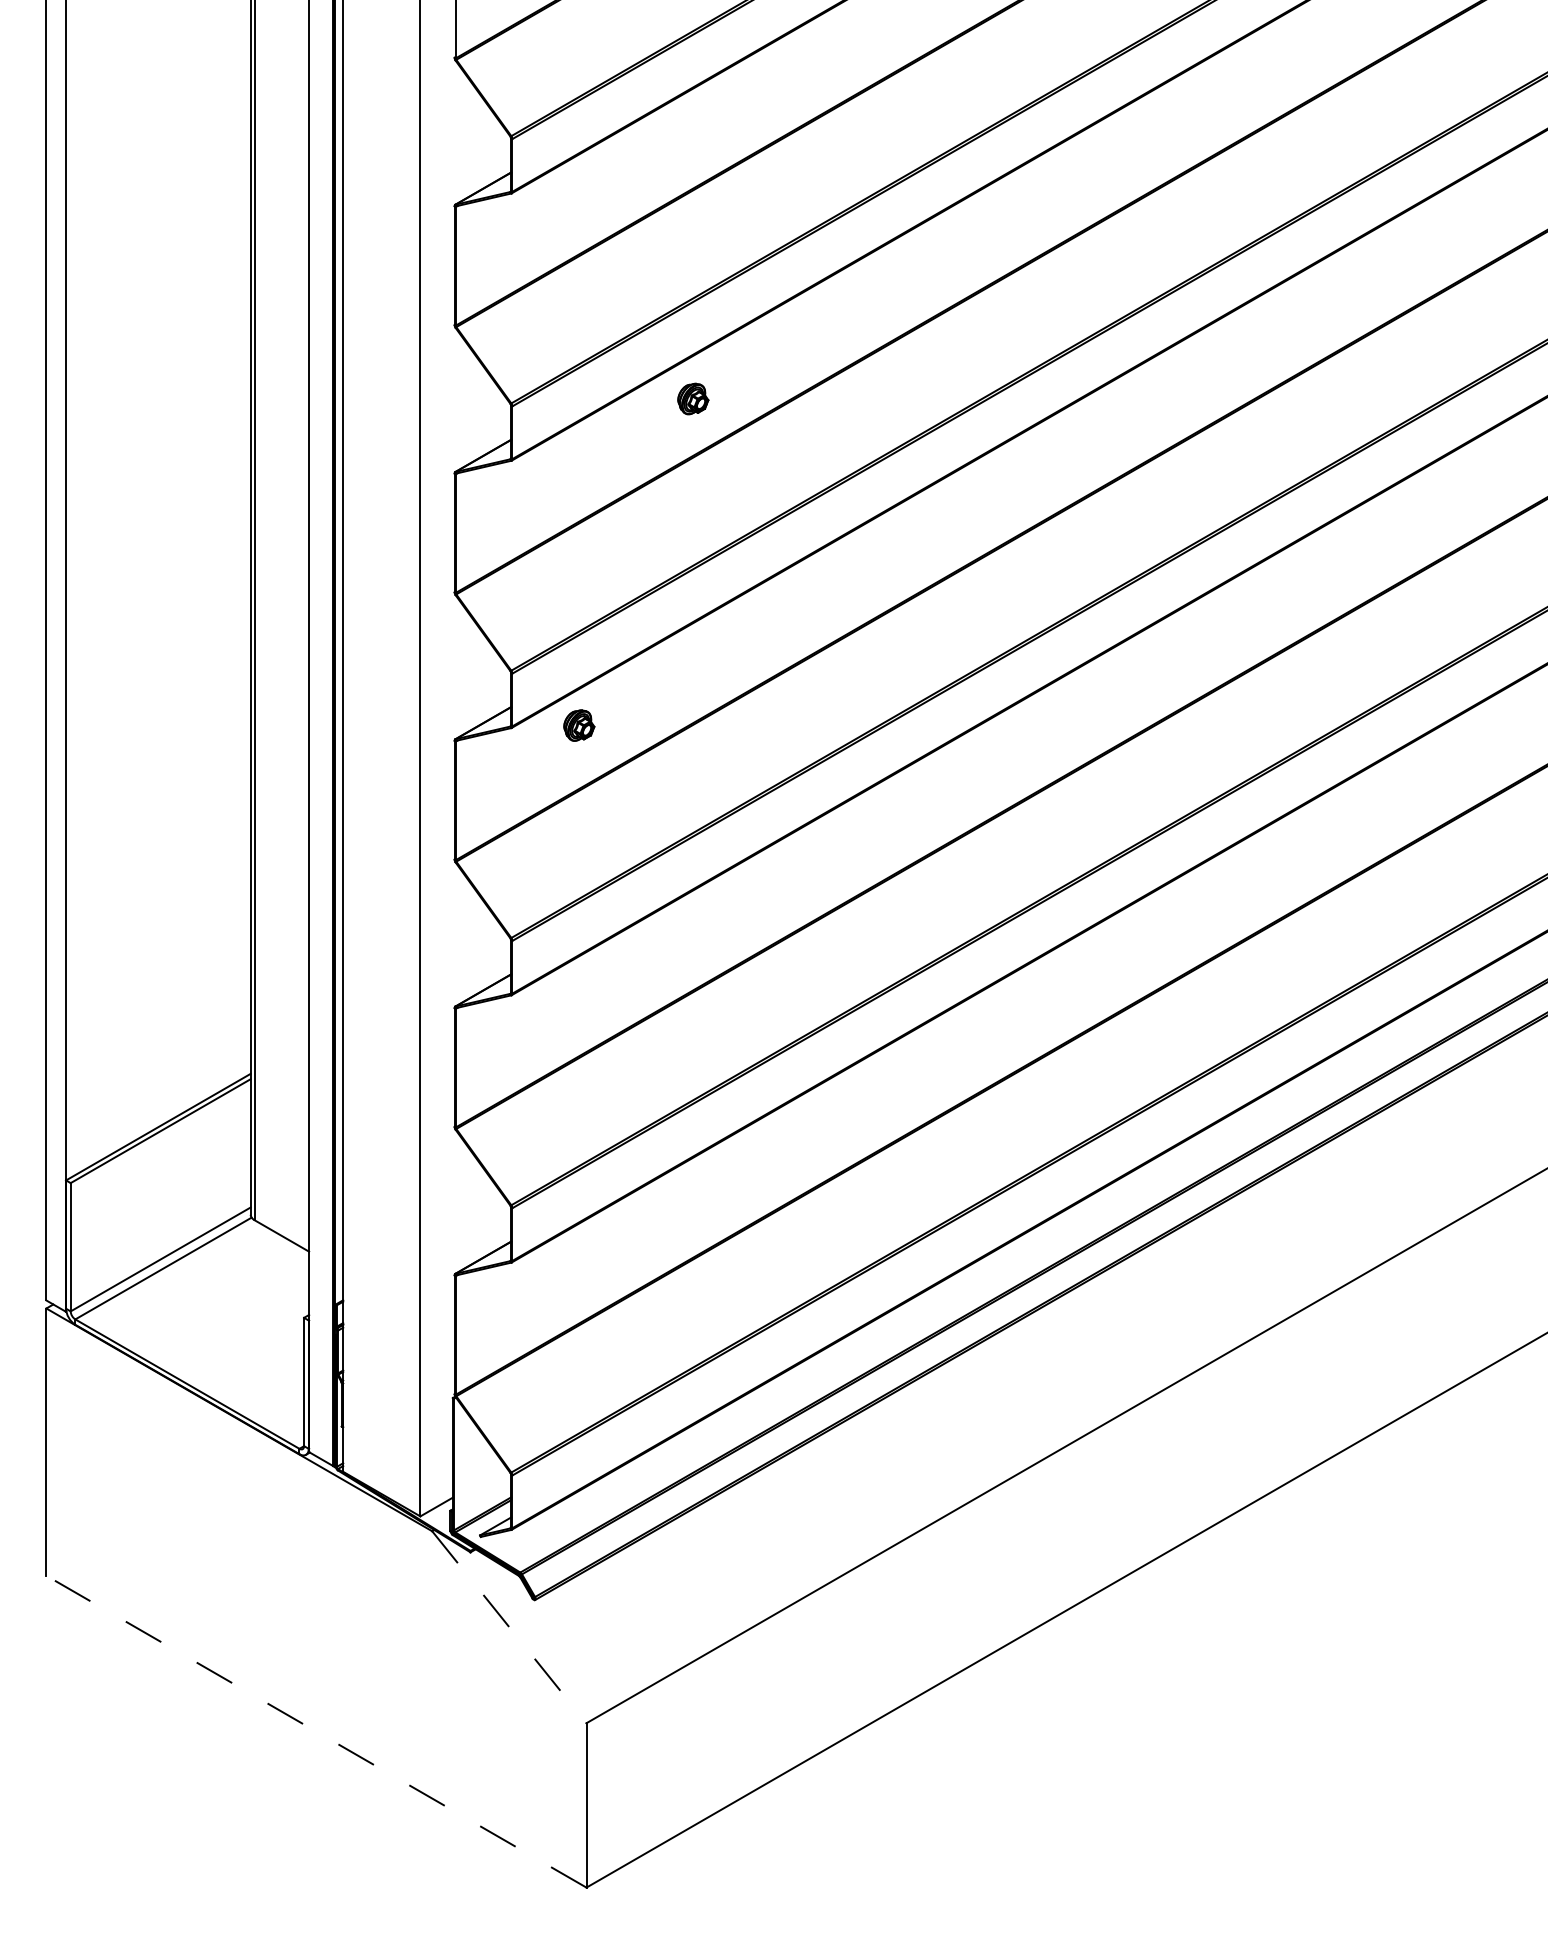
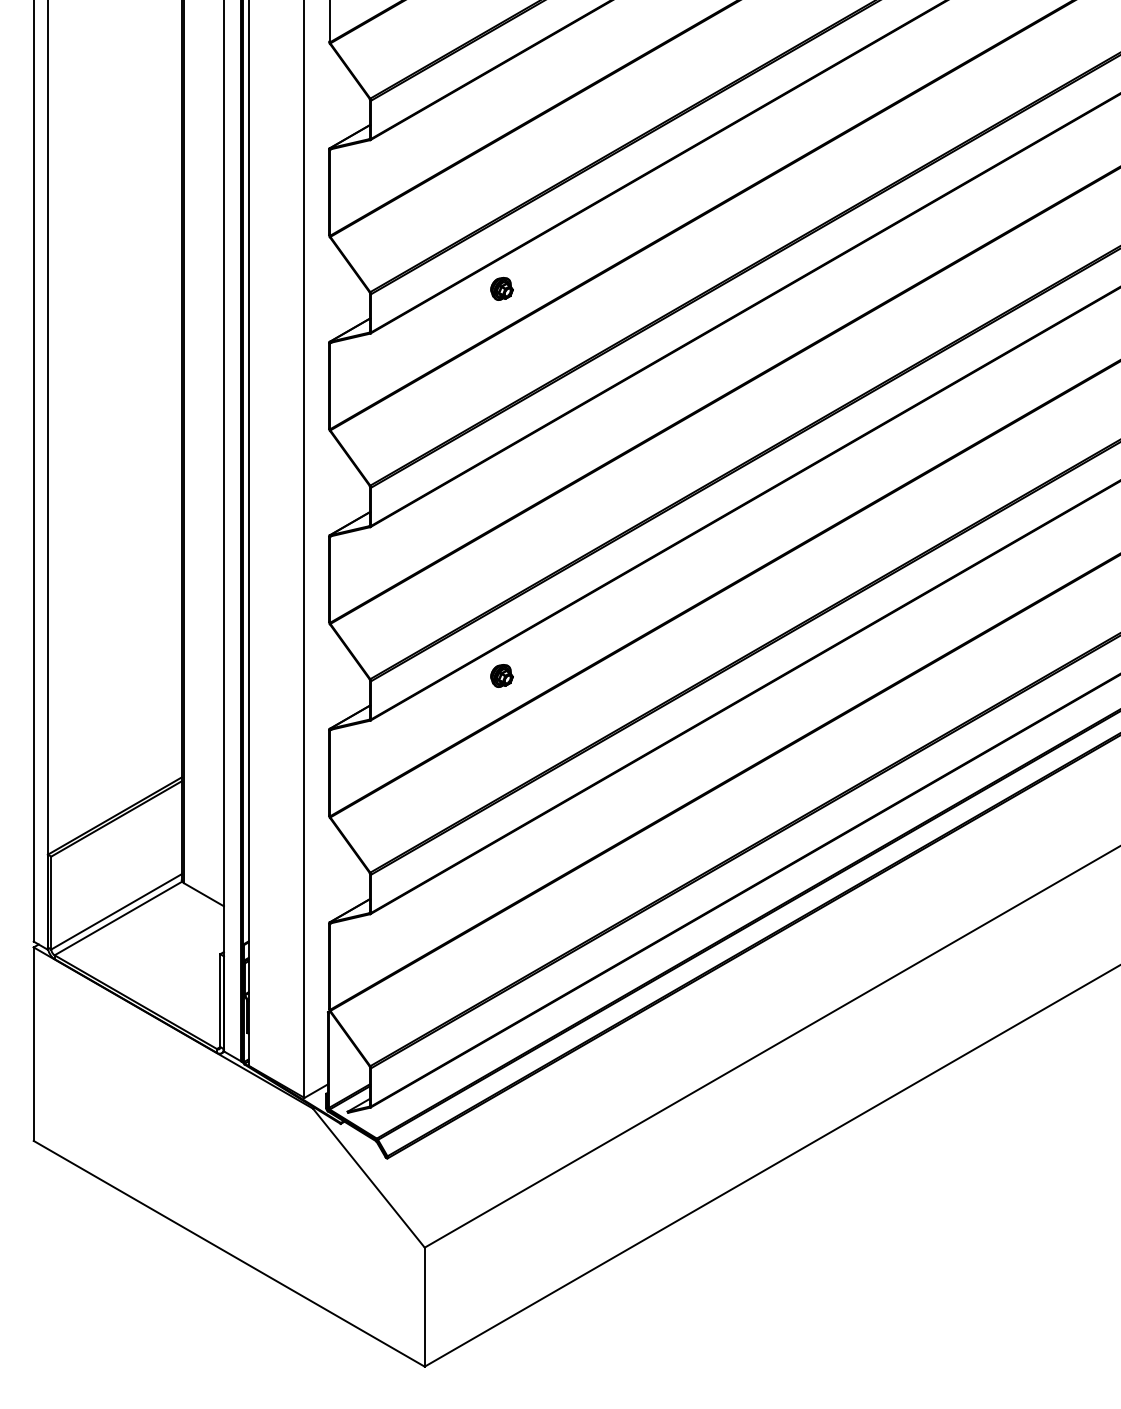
part: (579, 725) -> (502, 675), moved
line: (509, 1627) -> (369, 1178), dashed -> solid
line: (316, 1731) -> (229, 1253), dashed -> solid

